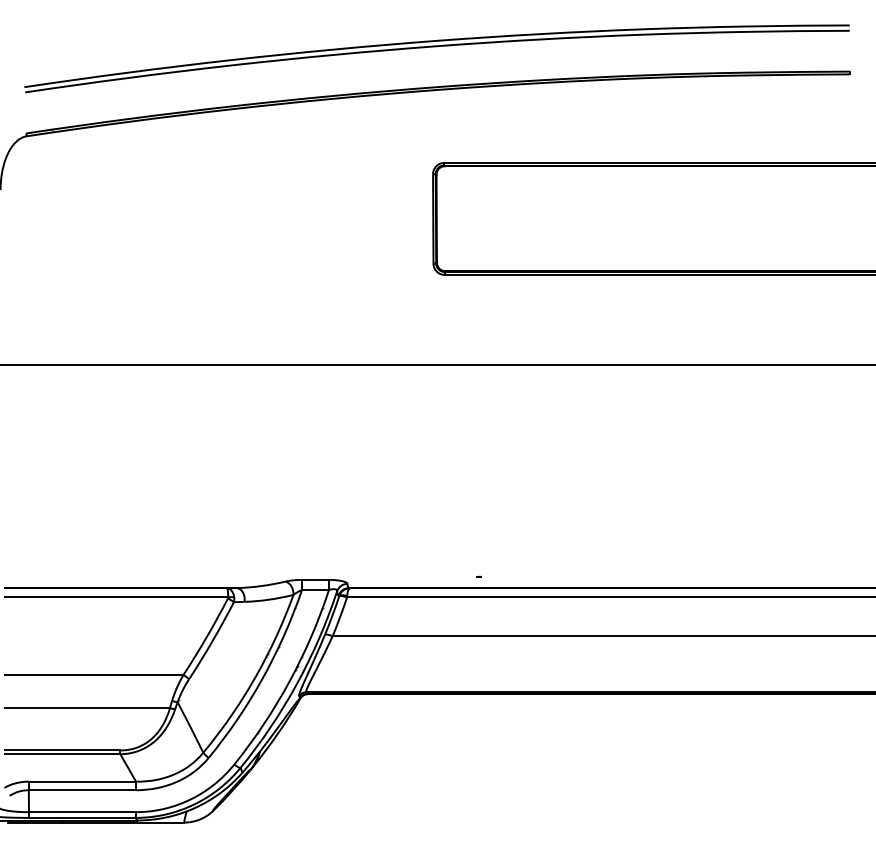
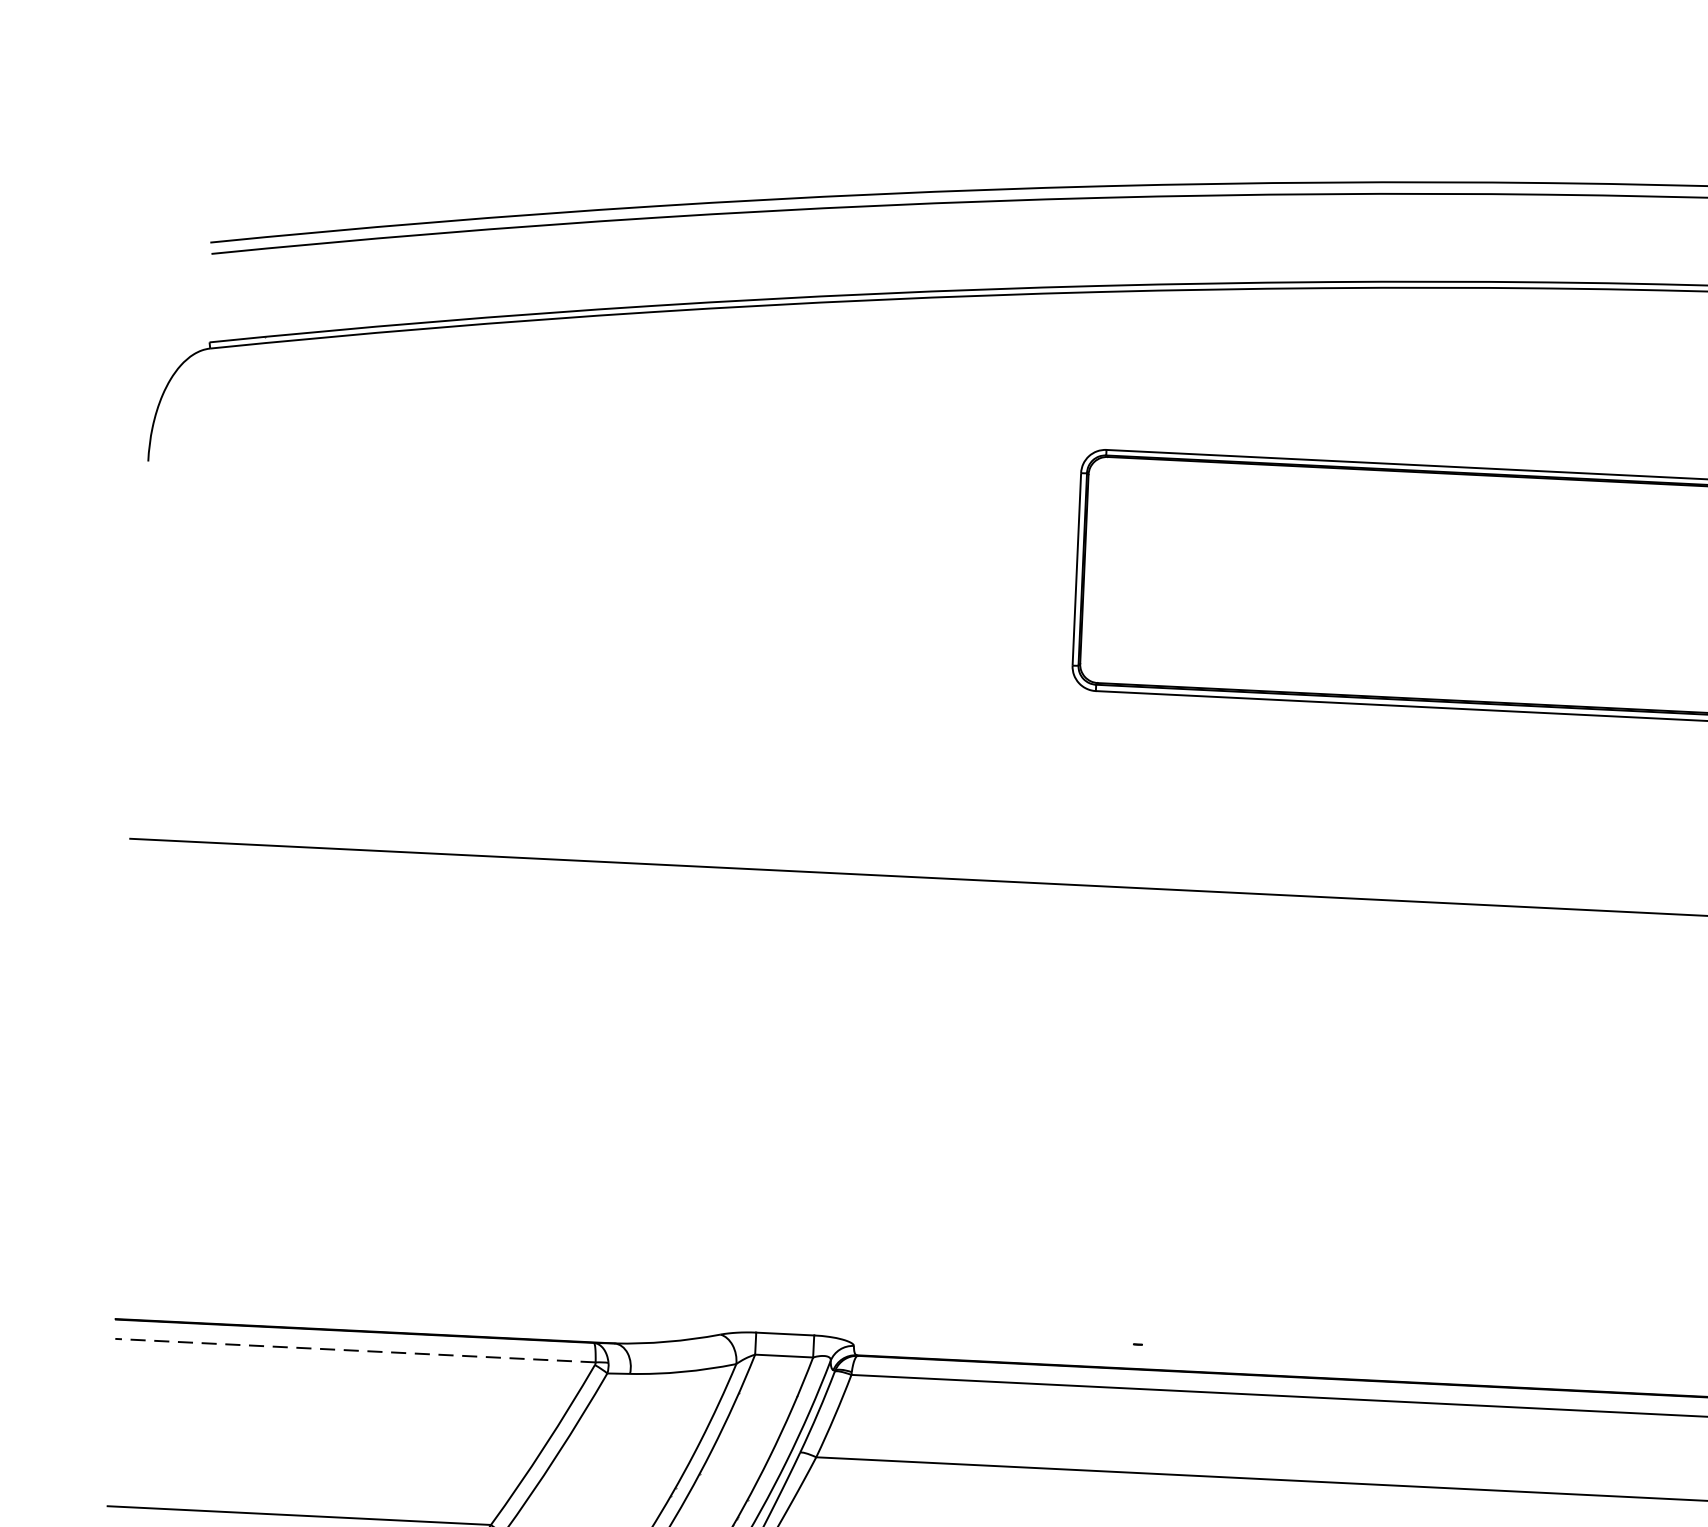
line: (116, 597) -> (354, 1351), solid -> dashed

